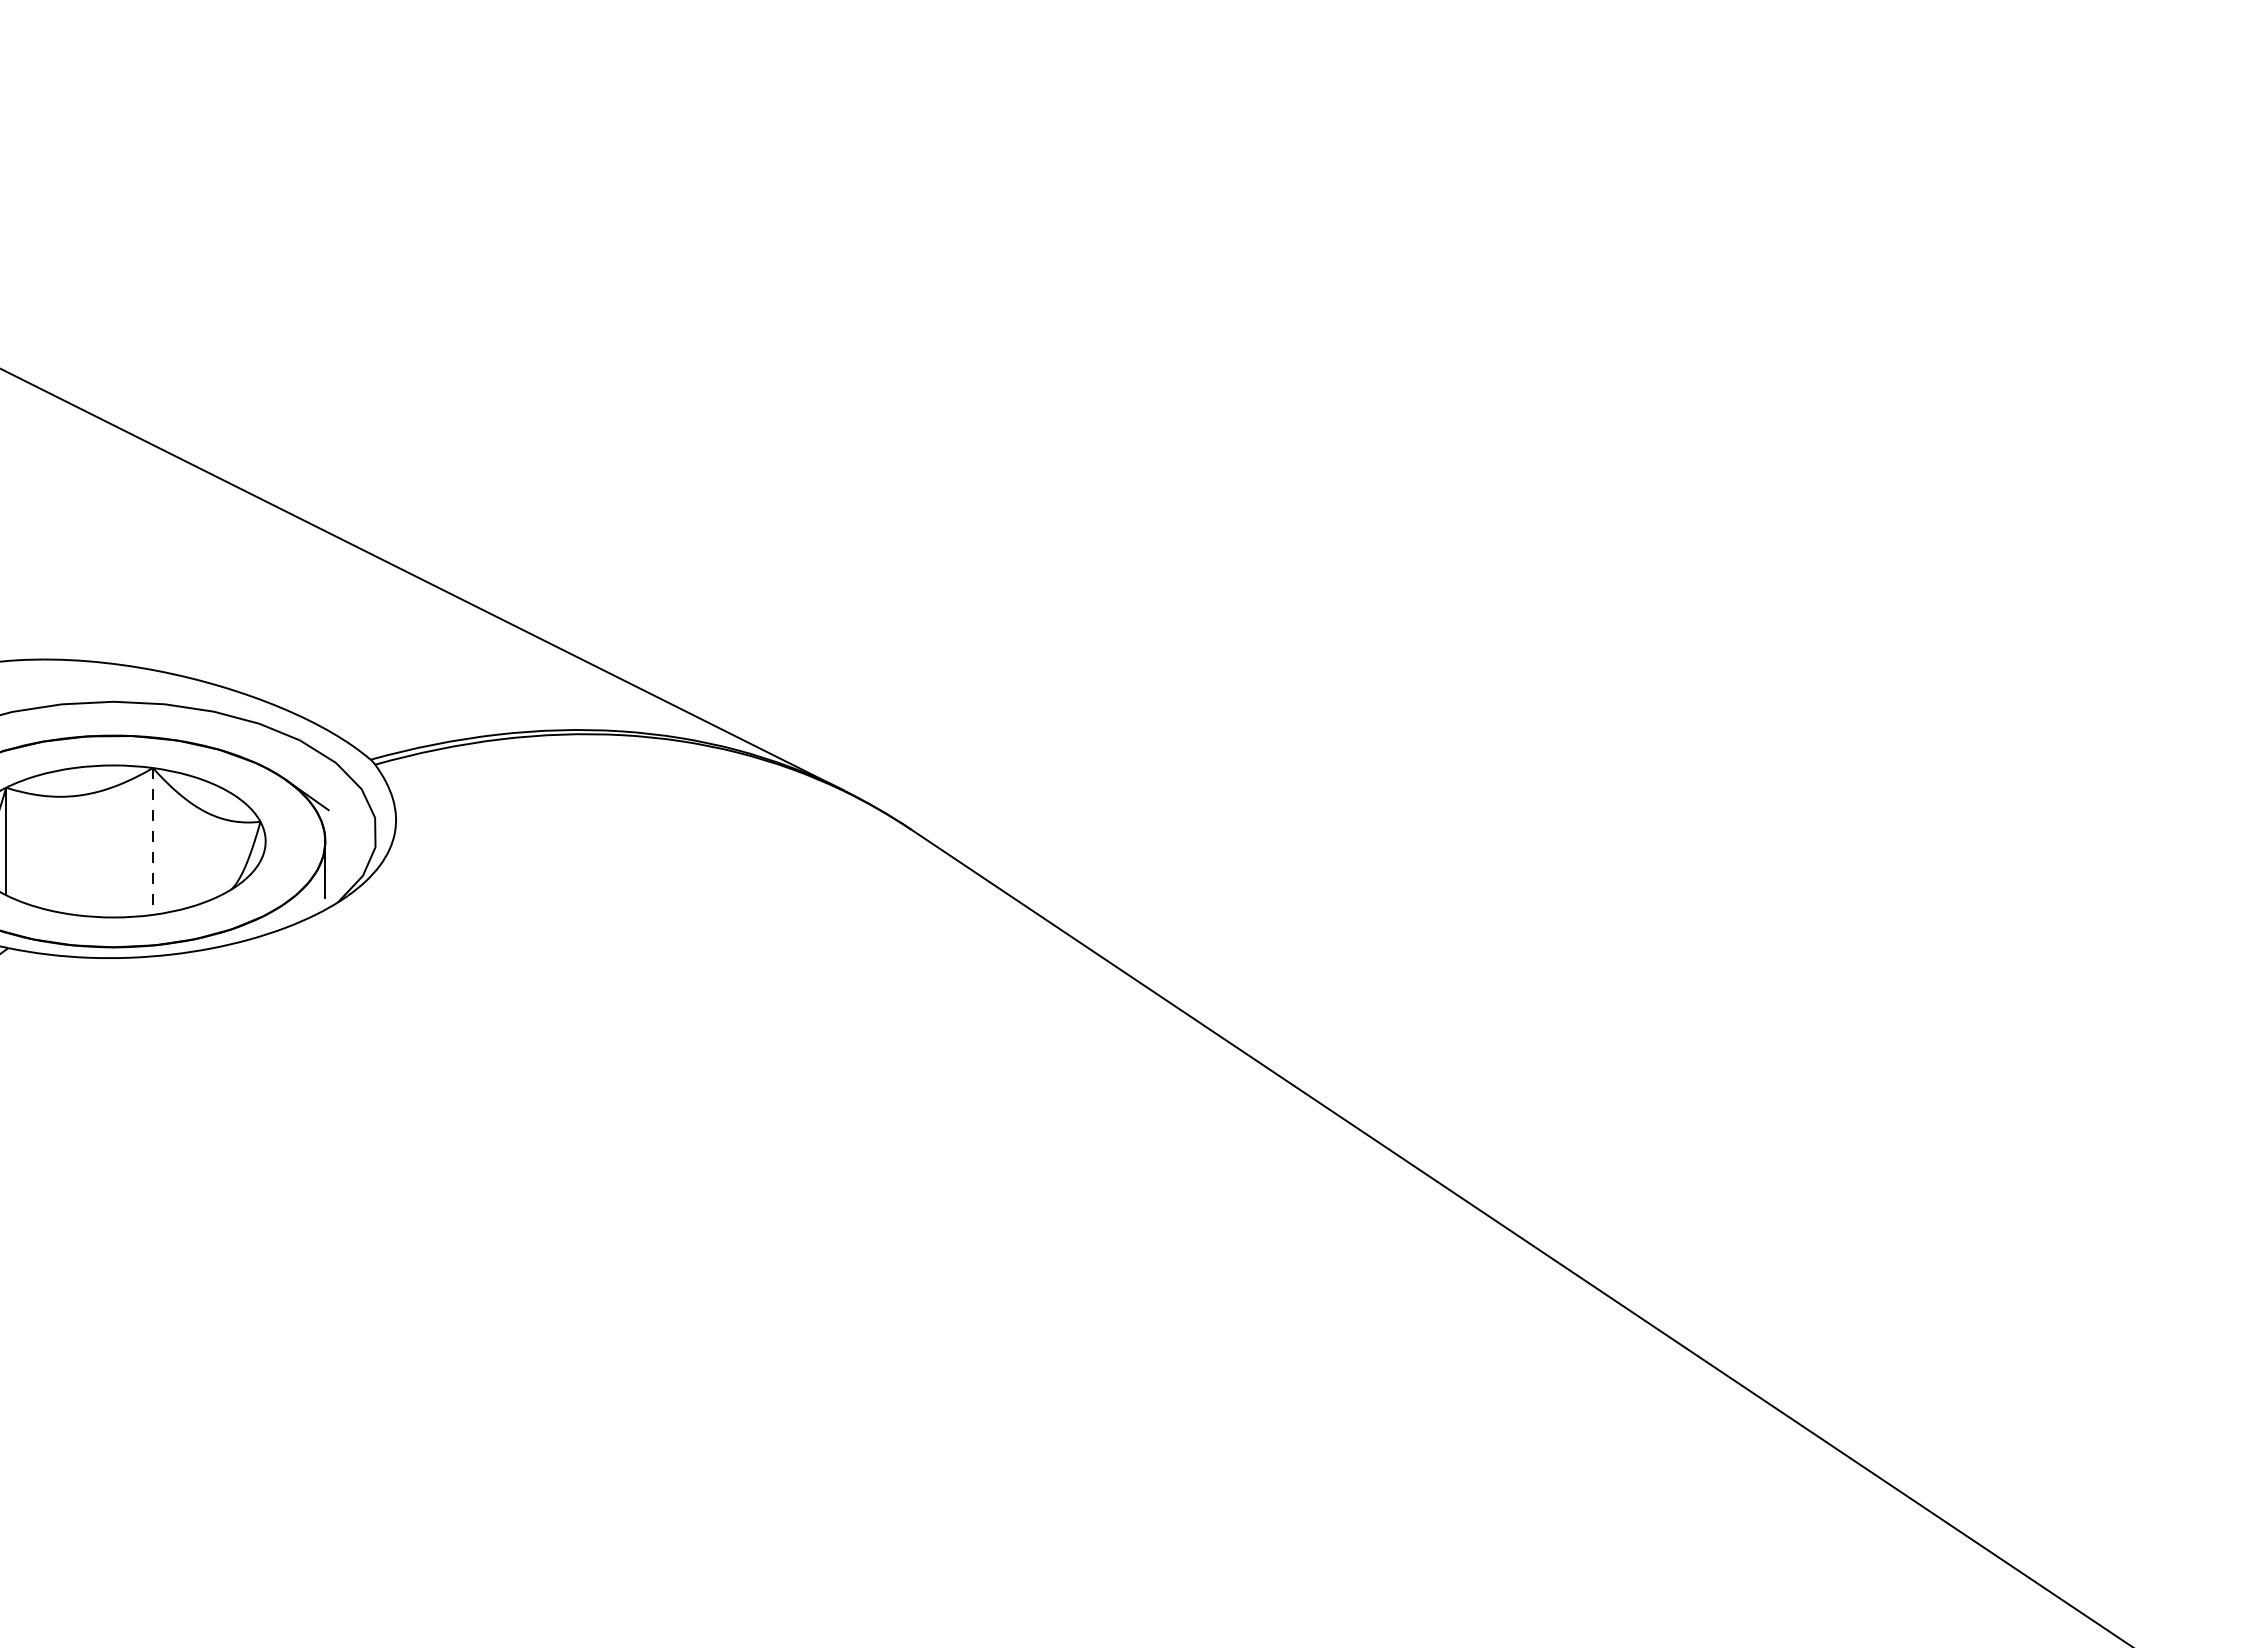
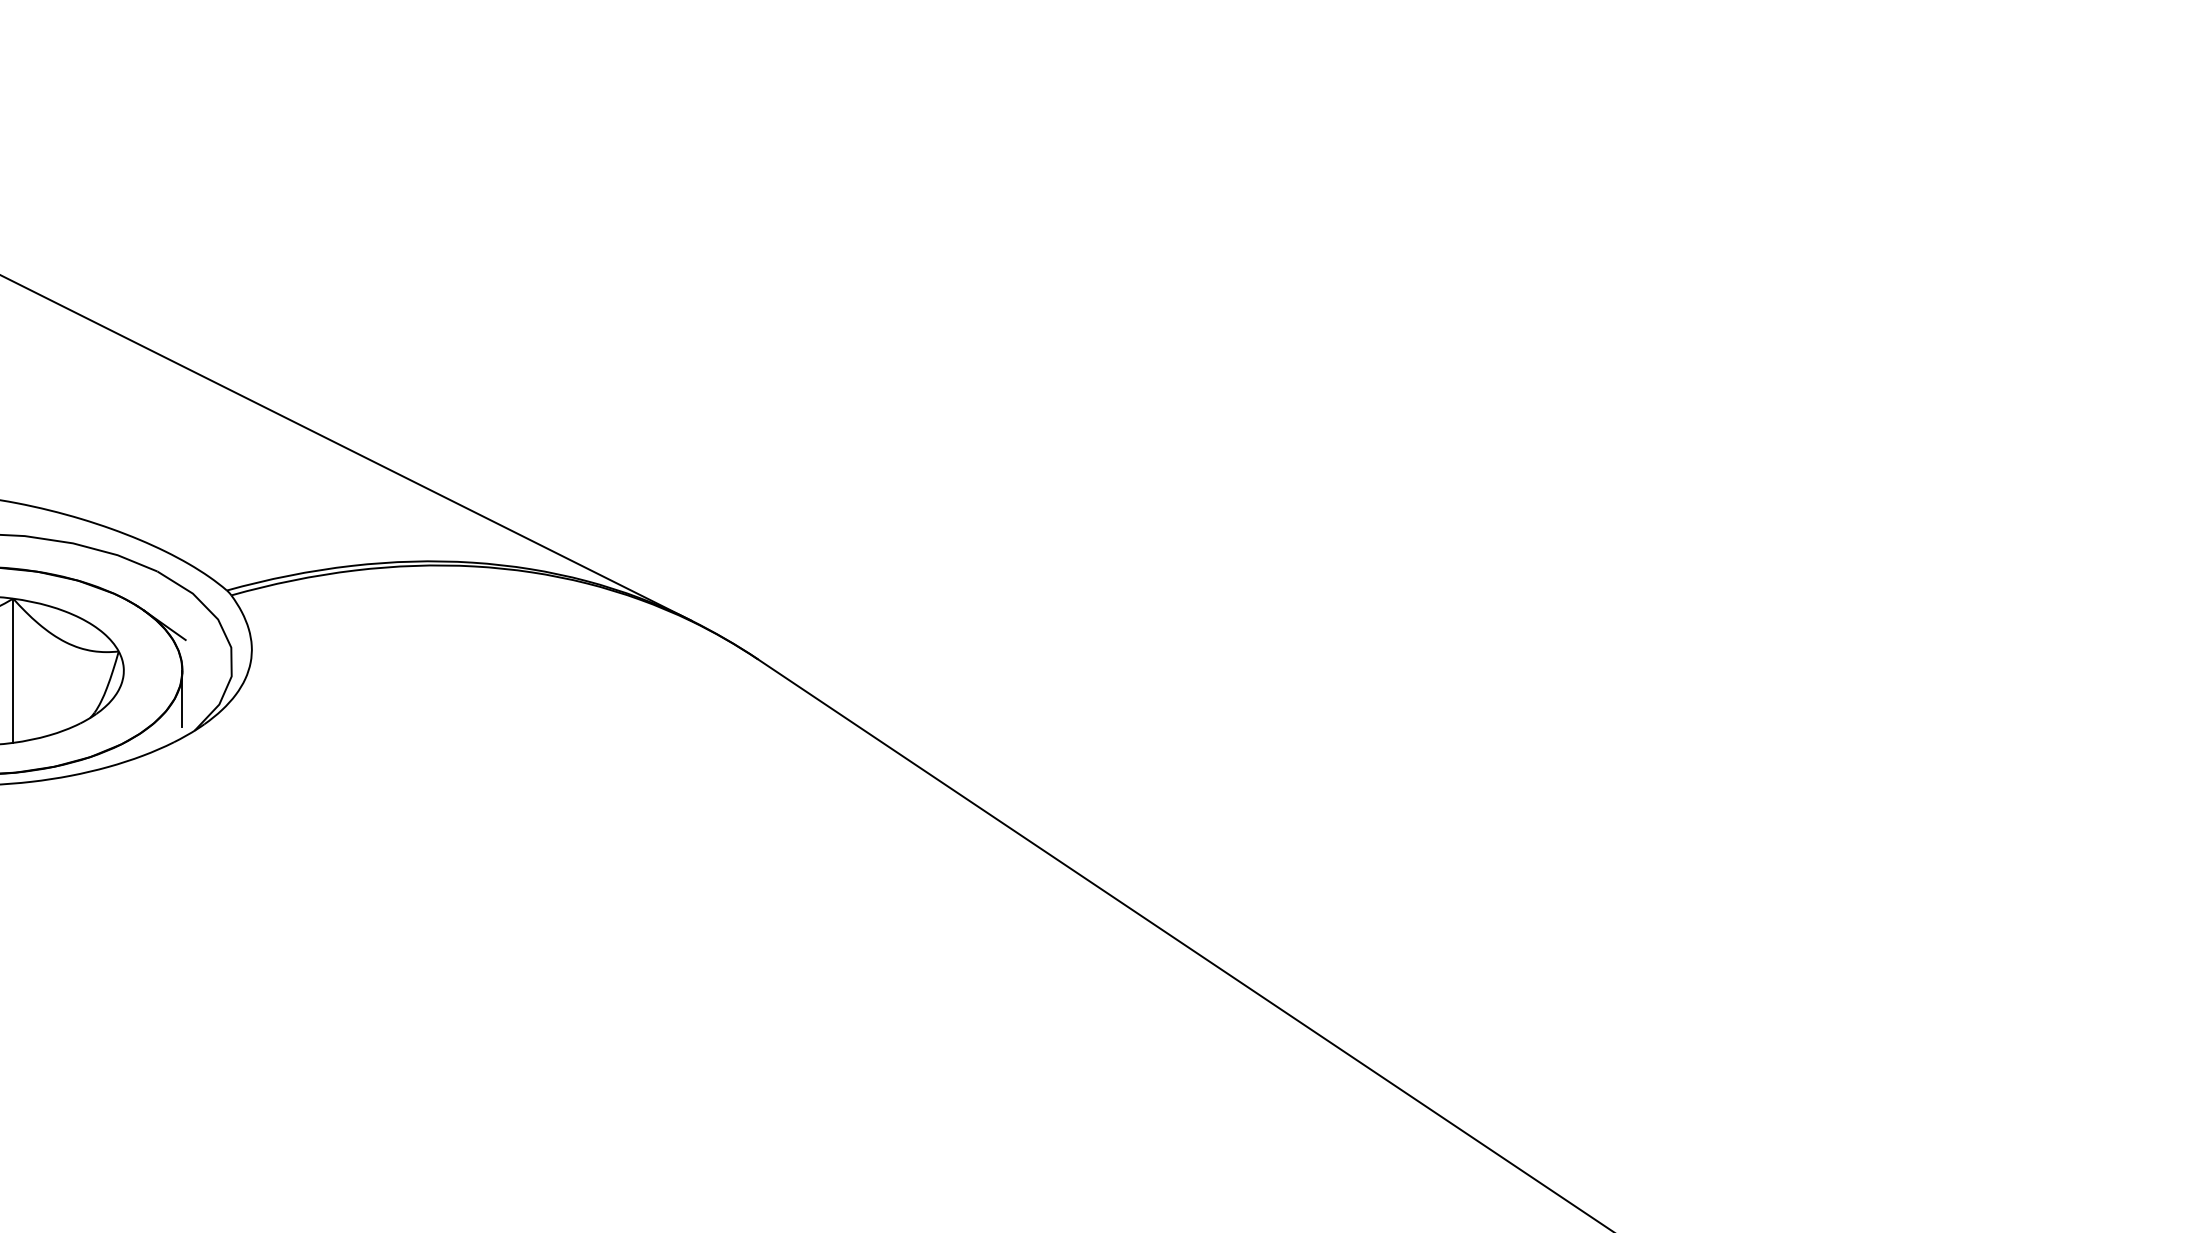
line: (153, 841) -> (13, 670), dashed -> solid

